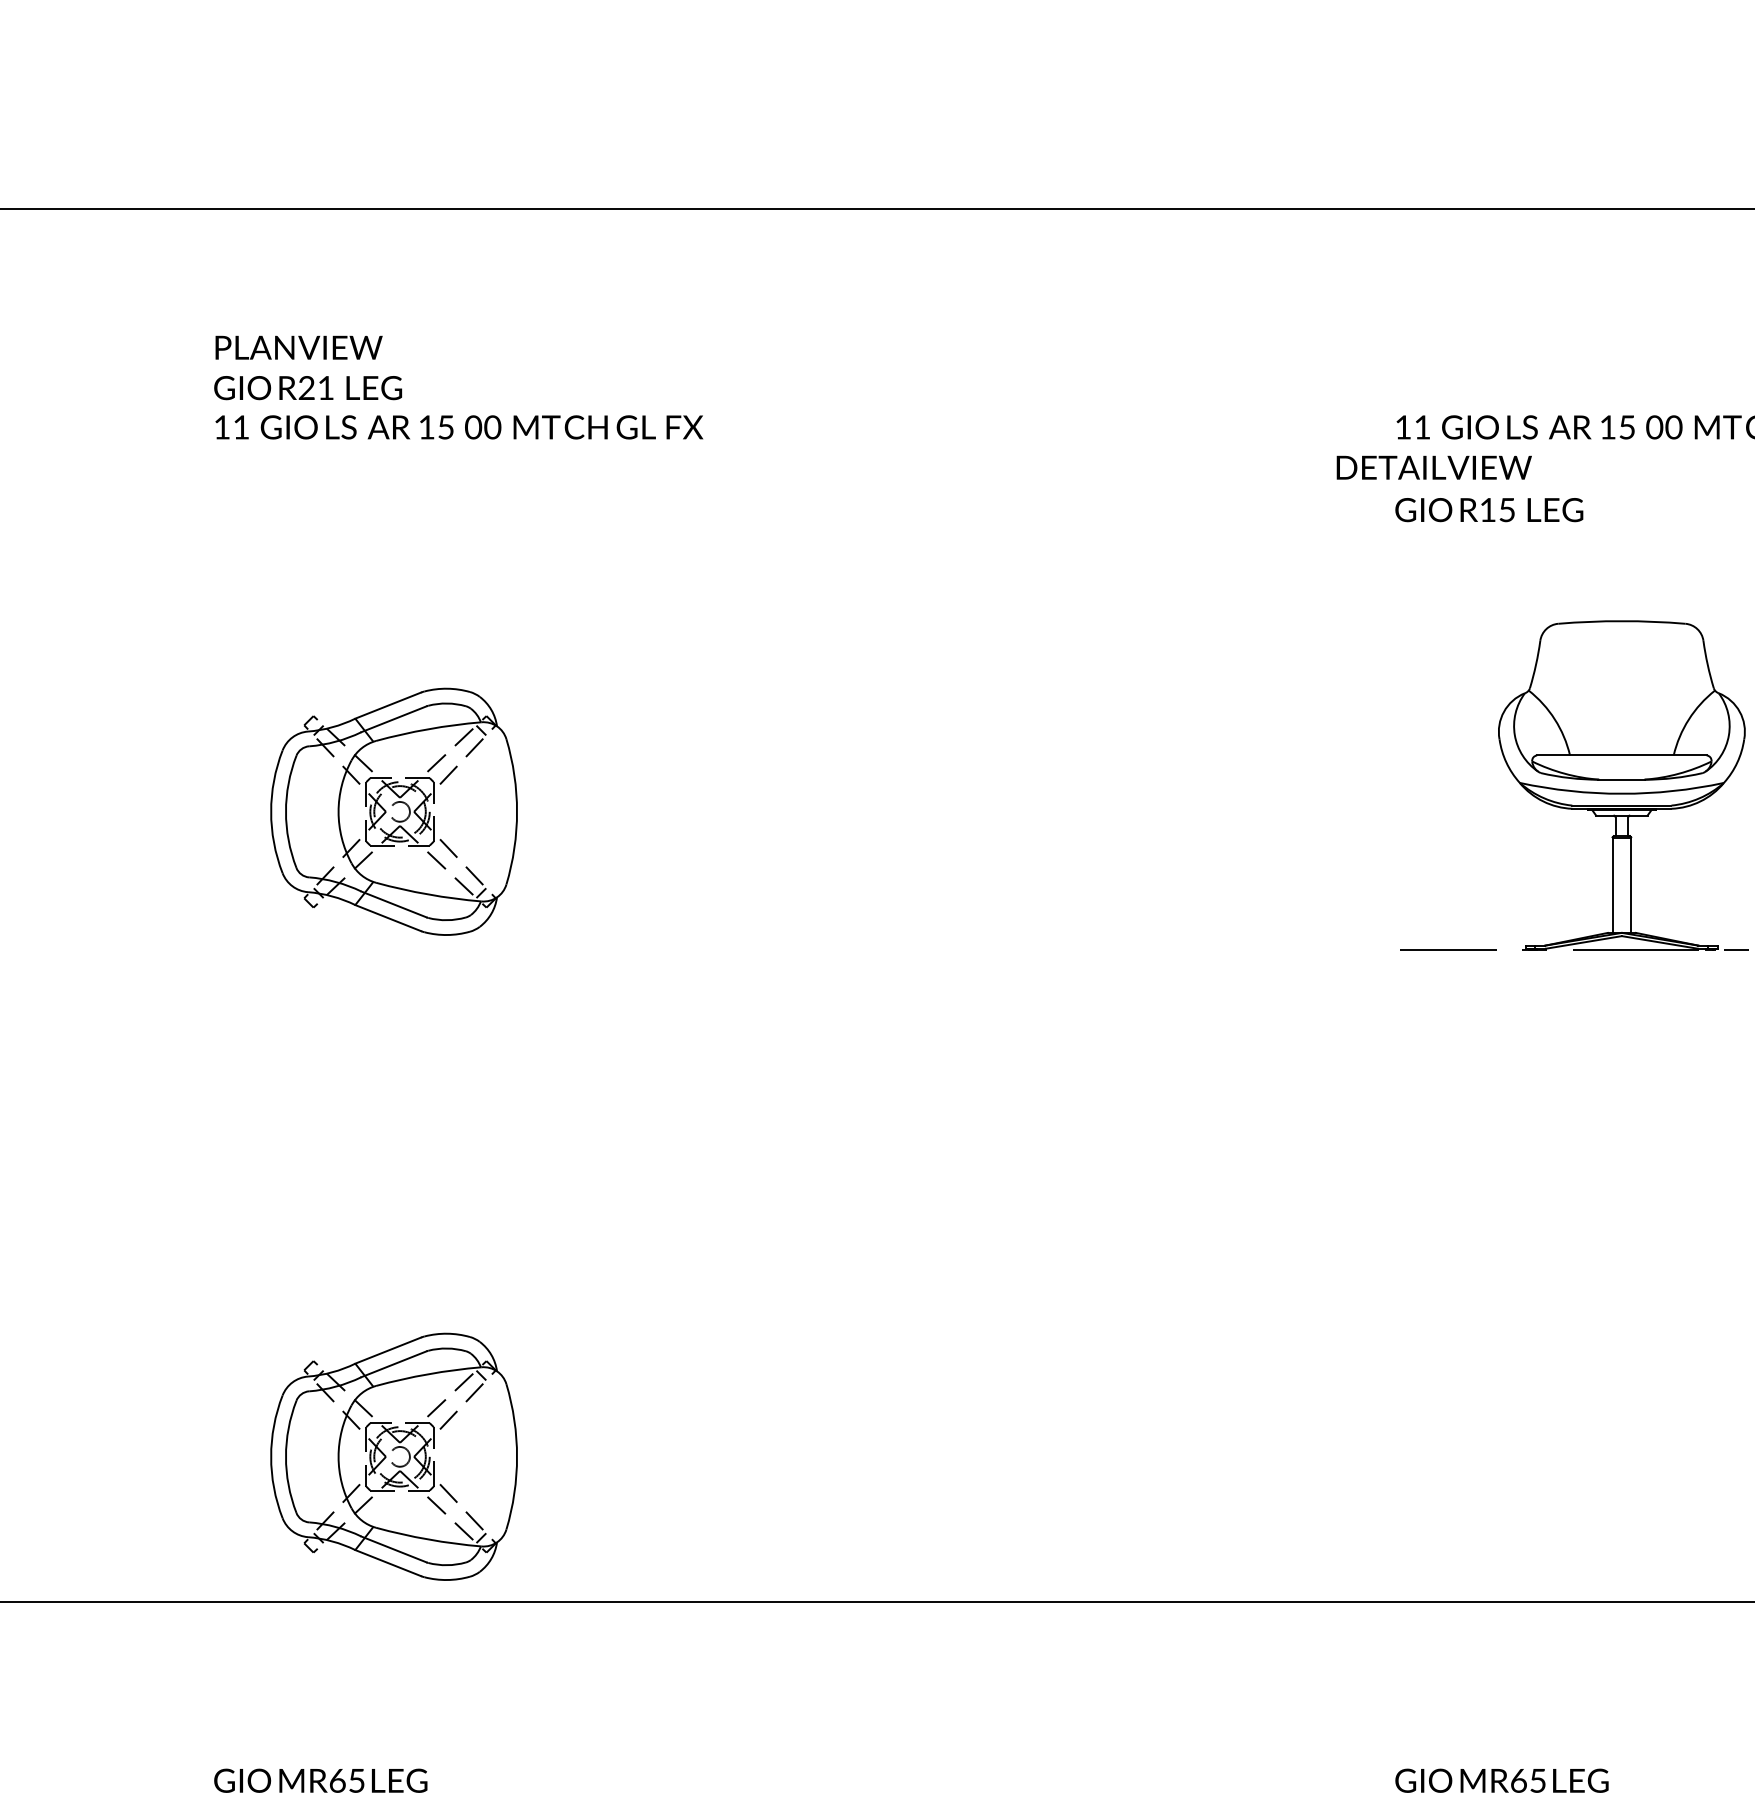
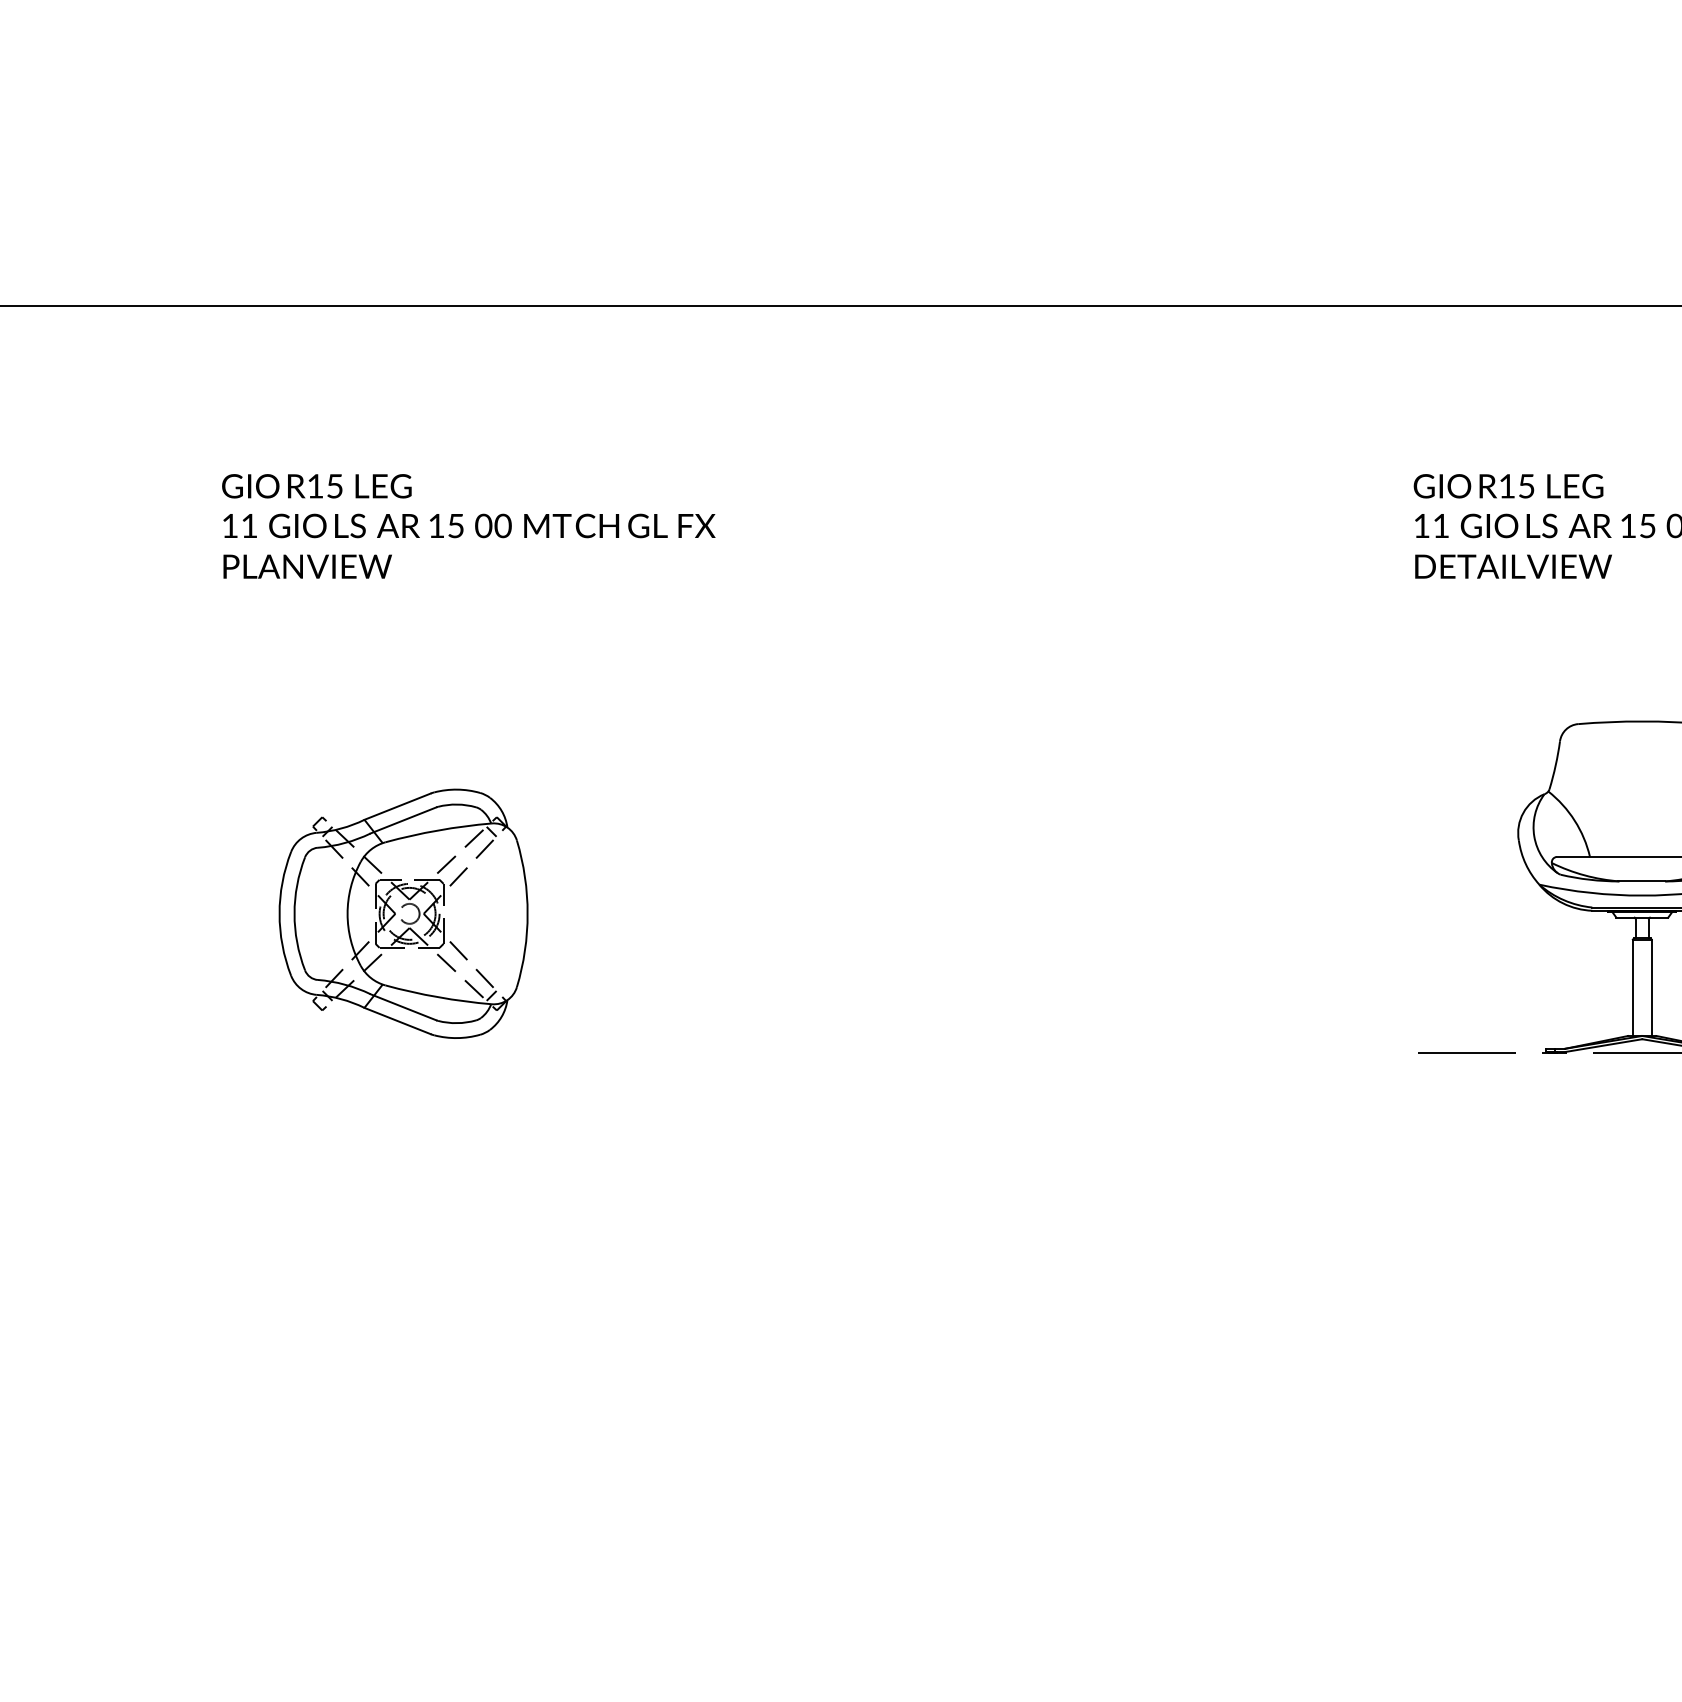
text: (298, 347) -> (307, 566), moved
text: (315, 388) -> (324, 486), R21 -> R15
text: (1433, 467) -> (1512, 566), moved
text: (1489, 510) -> (1508, 486), moved
part: (393, 1456) -> (402, 1564), removed

